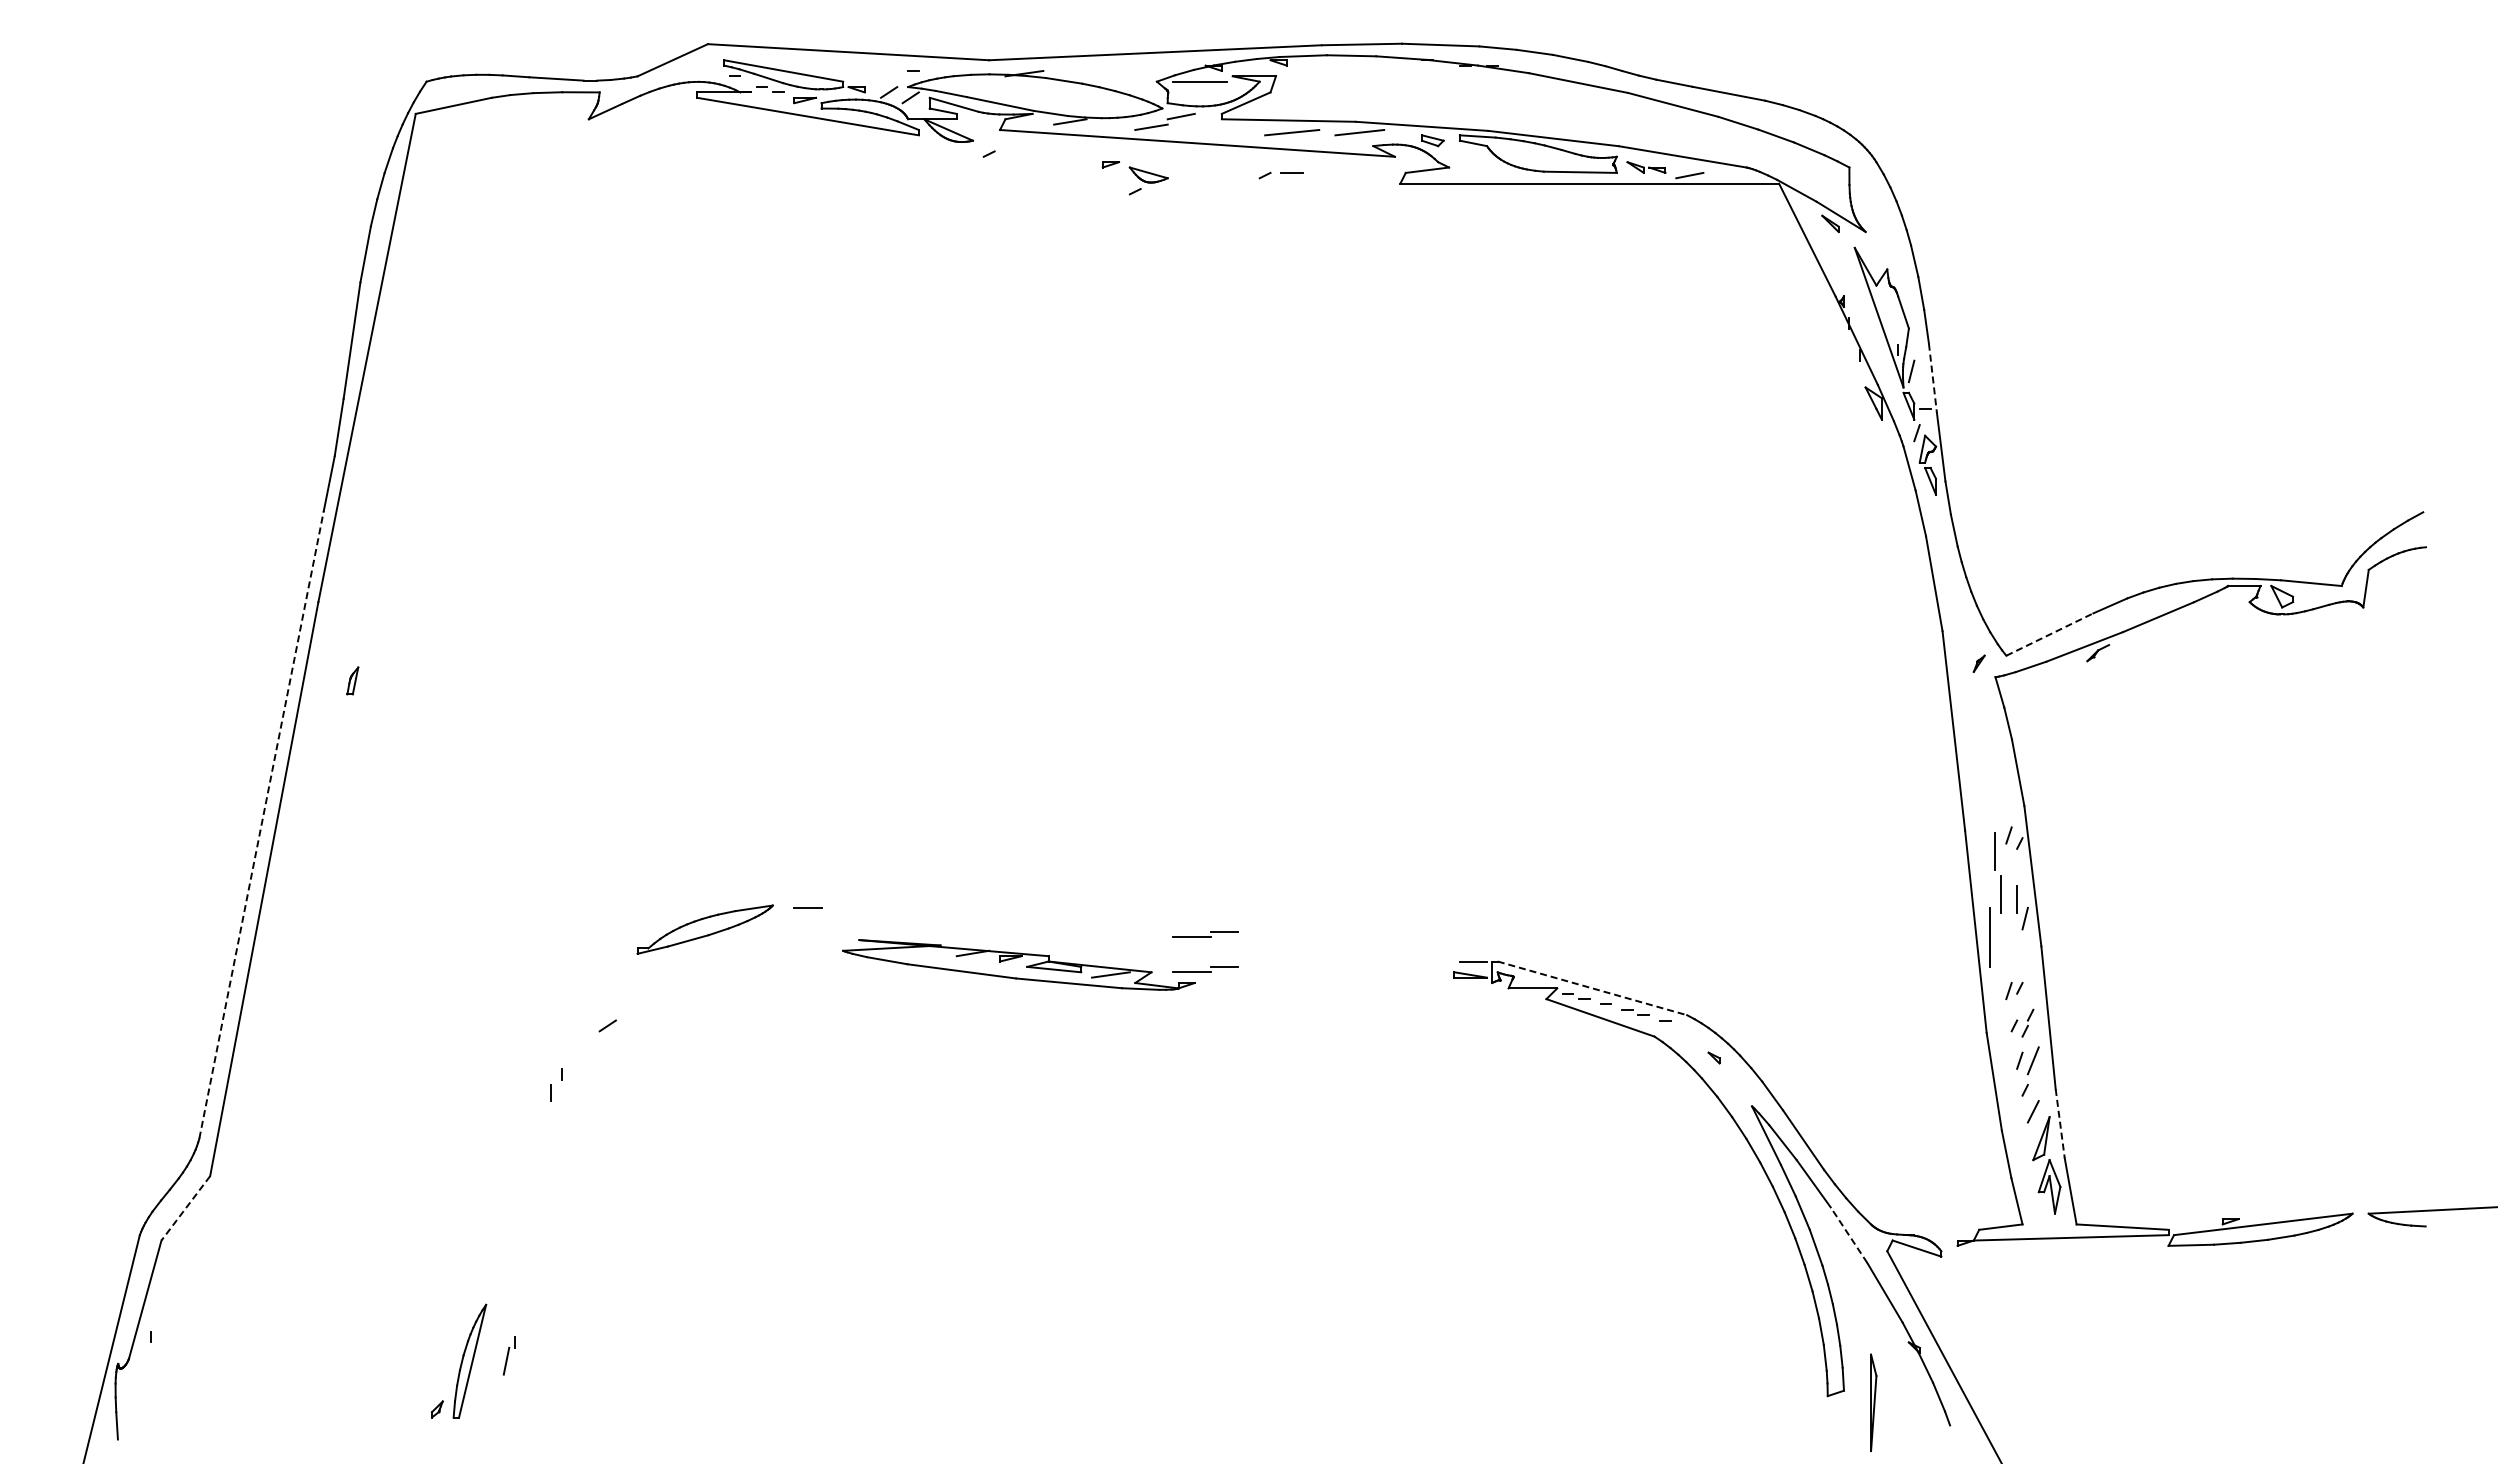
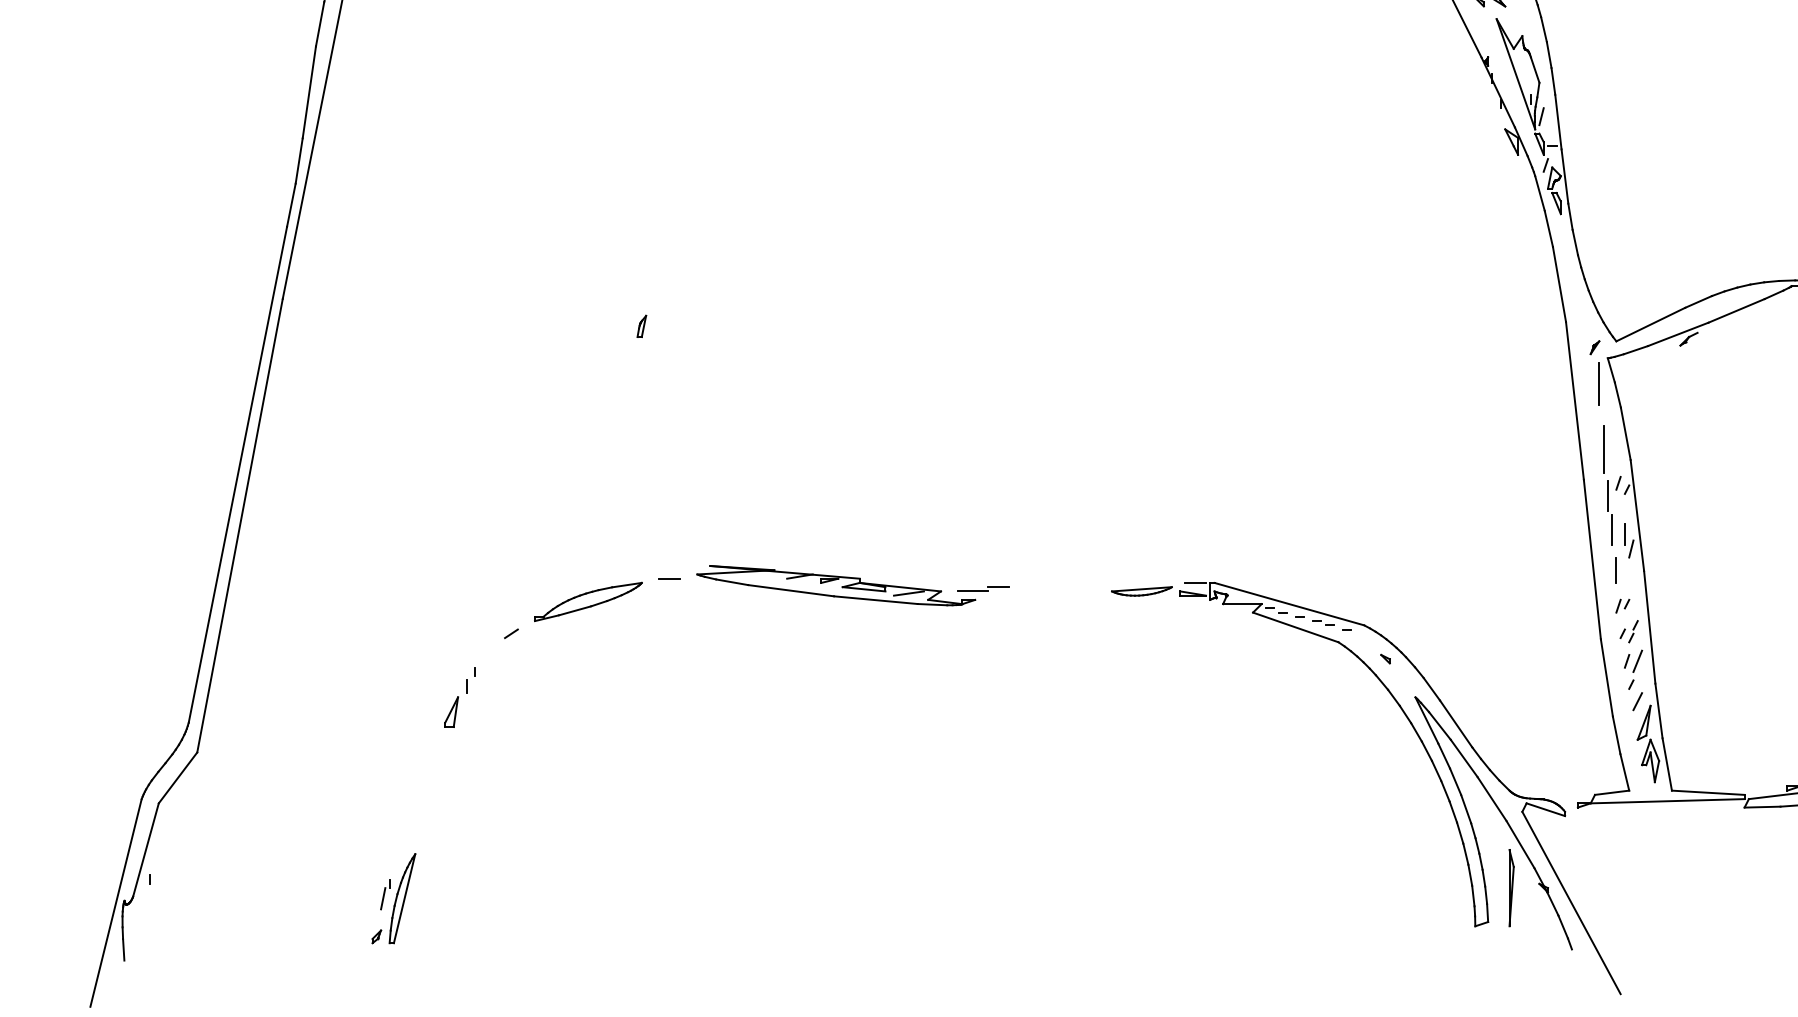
line: (1932, 378) -> (1558, 122), dashed -> solid
line: (2050, 634) -> (1651, 324), dashed -> solid
part: (352, 680) -> (641, 326), moved
line: (1984, 709) -> (1599, 383), added
line: (261, 824) -> (237, 474), dashed -> solid
line: (807, 907) -> (669, 578), moved
part: (704, 929) -> (587, 601), moved
part: (1205, 934) -> (983, 561), removed
line: (1989, 937) -> (1603, 449), moved
line: (2006, 945) -> (1616, 570), added
part: (1405, 971) -> (1141, 590), added
line: (1592, 988) -> (1289, 604), dashed -> solid
line: (2060, 1123) -> (1659, 710), dashed -> solid
part: (532, 1124) -> (451, 711), added
line: (185, 1208) -> (177, 778), dashed -> solid
line: (1848, 1234) -> (1491, 798), dashed -> solid
part: (508, 1355) -> (384, 894), moved
part: (1873, 1402) -> (1511, 887), moved

